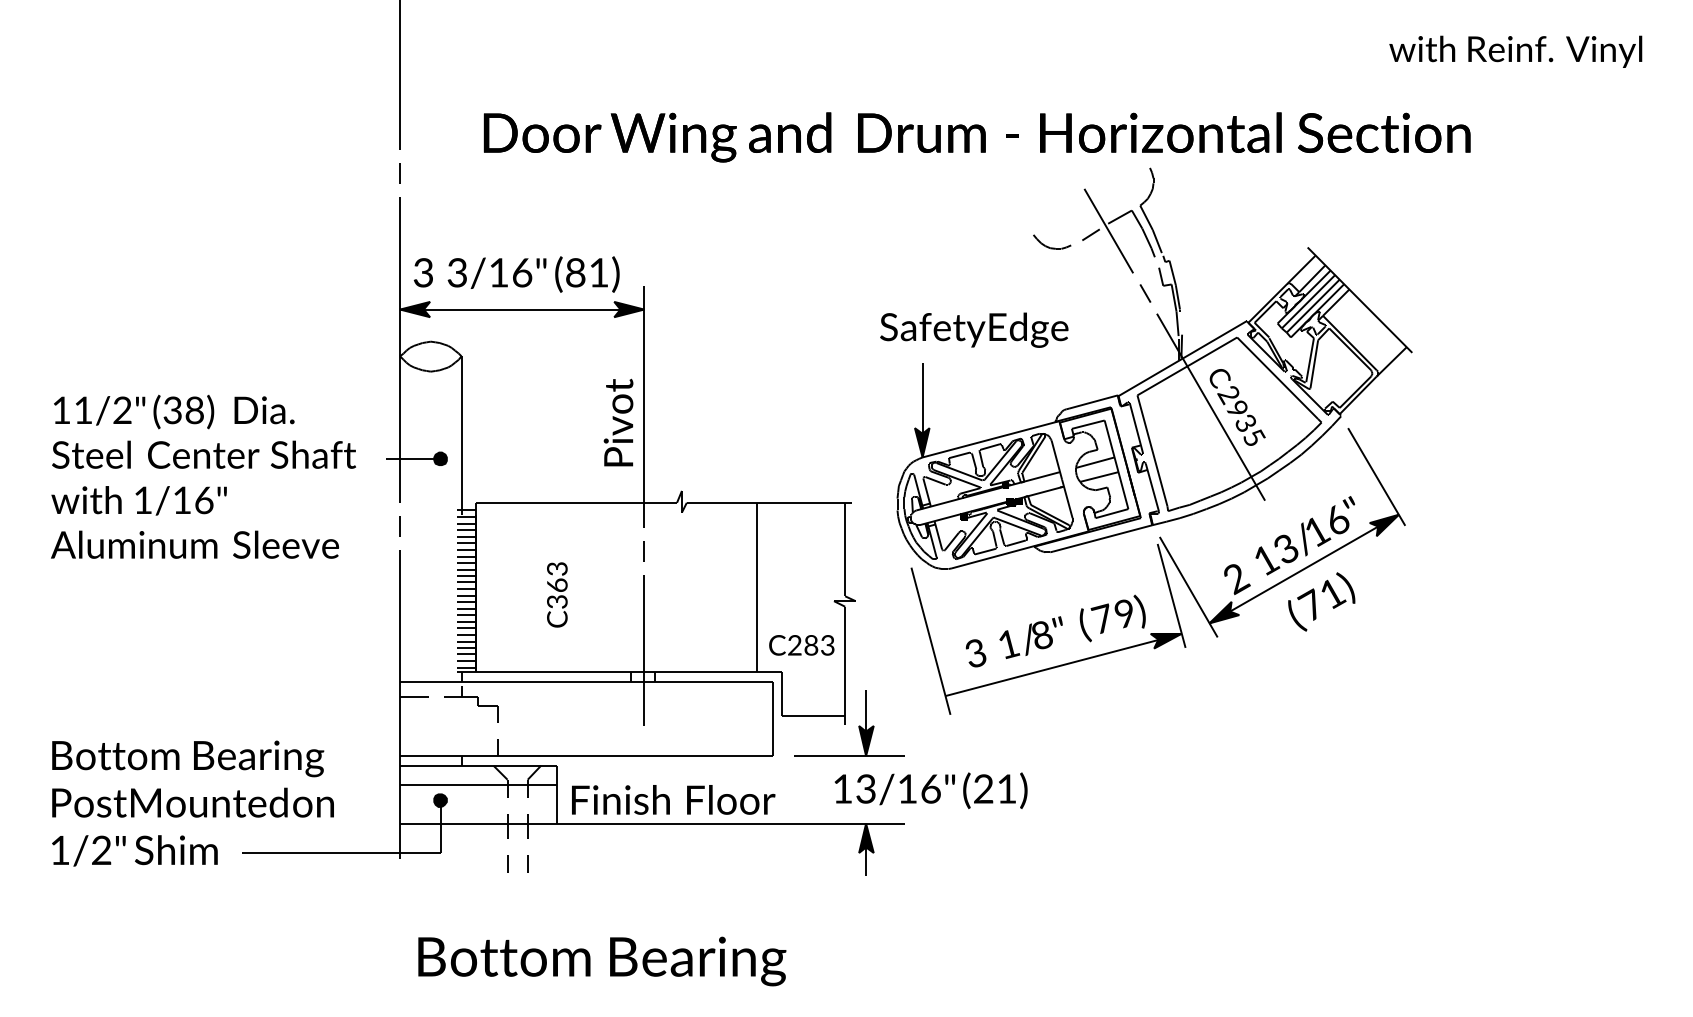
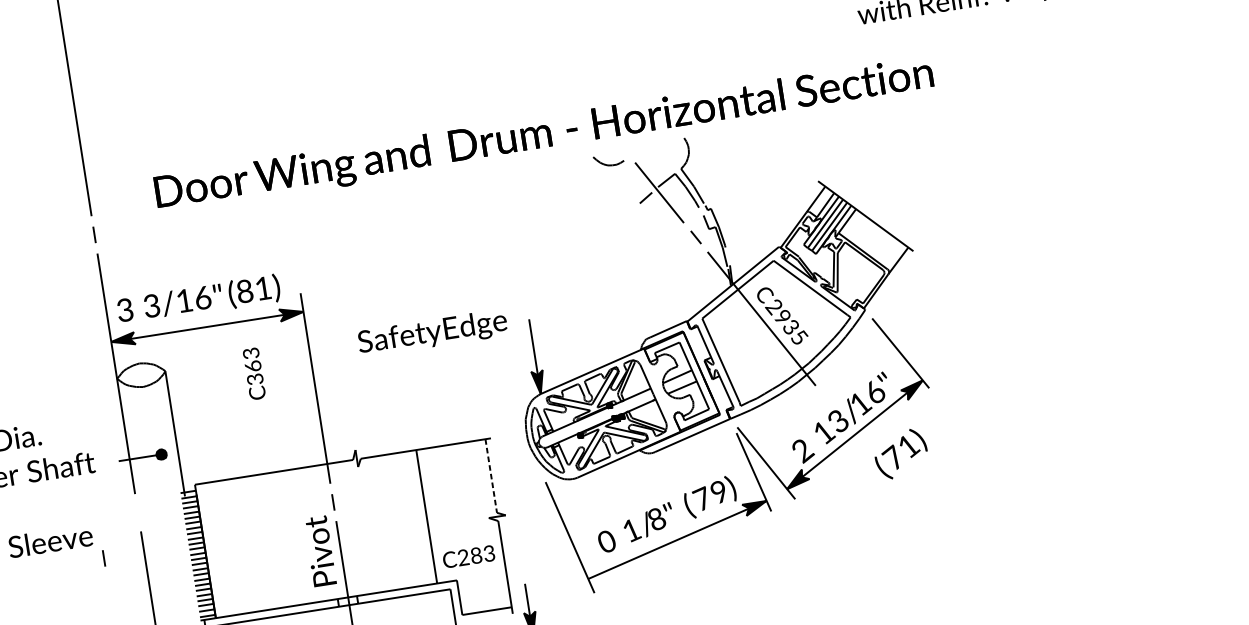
part: (1052, 241) -> (608, 159), moved
text: (974, 329) -> (432, 332), moved
text: (618, 422) -> (320, 551), moved
line: (399, 526) -> (103, 558), moved
line: (845, 549) -> (491, 475), solid -> dashed
text: (557, 594) -> (254, 373), moved
text: (1321, 601) -> (900, 453), moved
text: (975, 653) -> (606, 541), 3 -> 0

